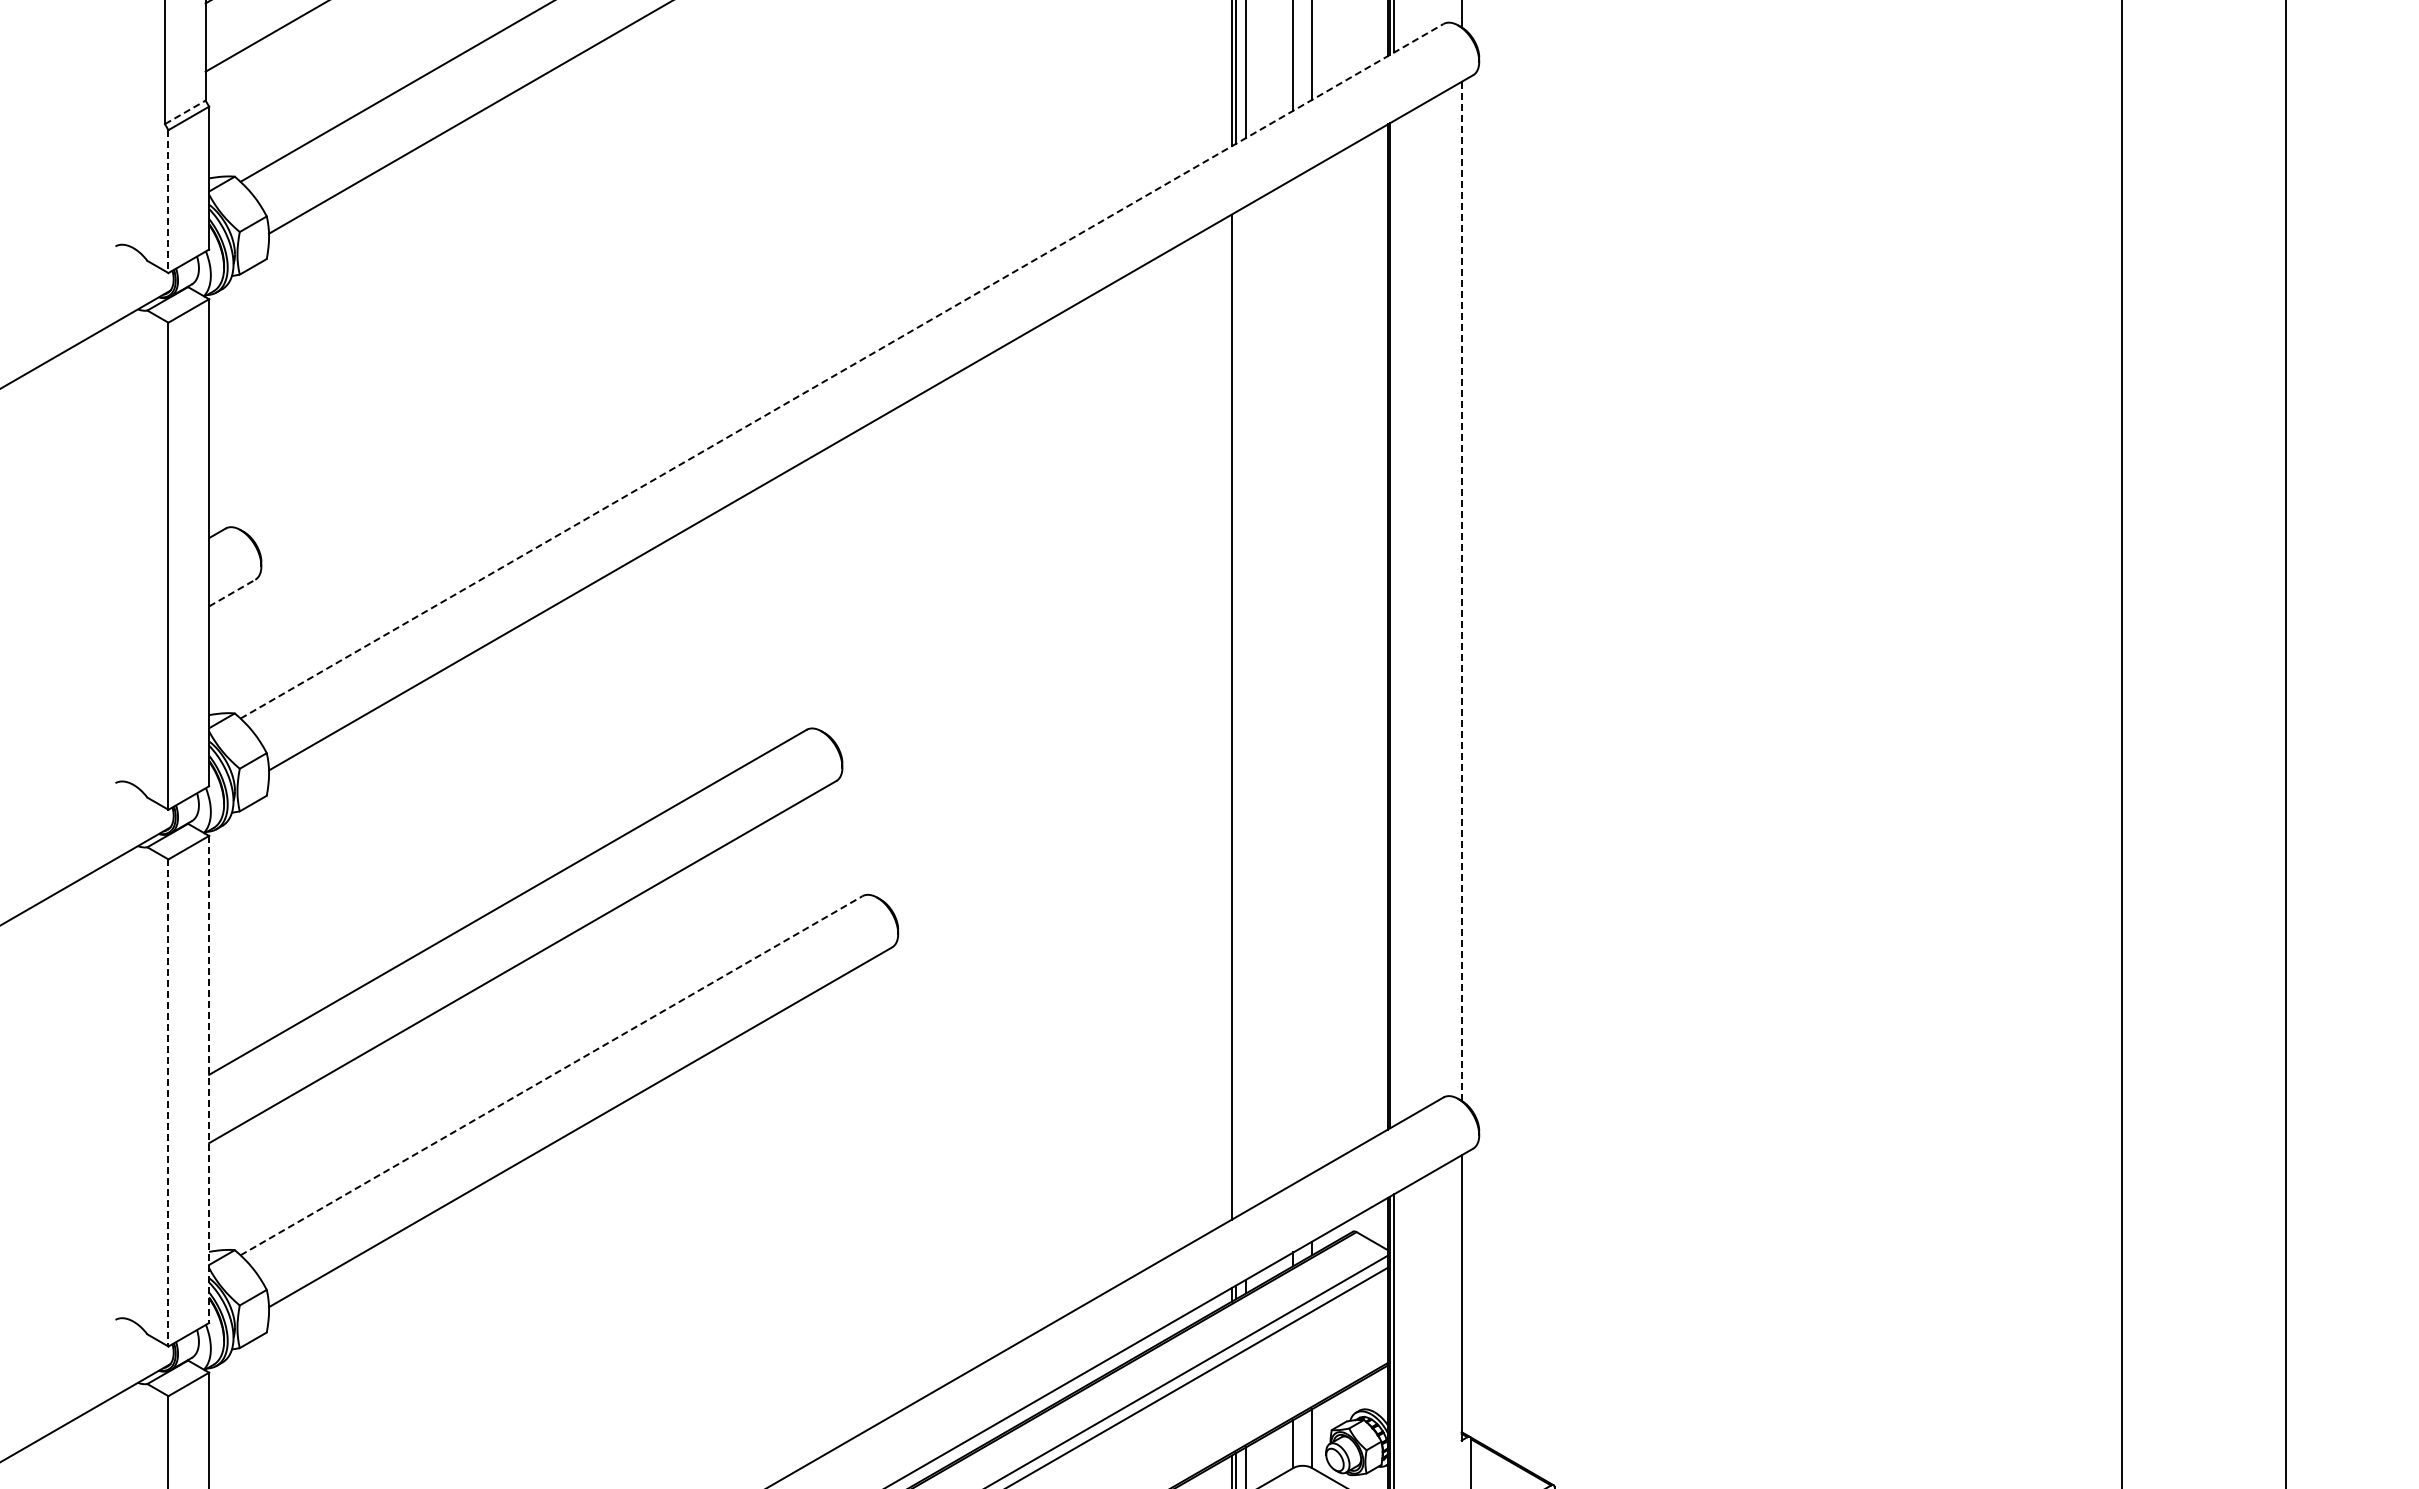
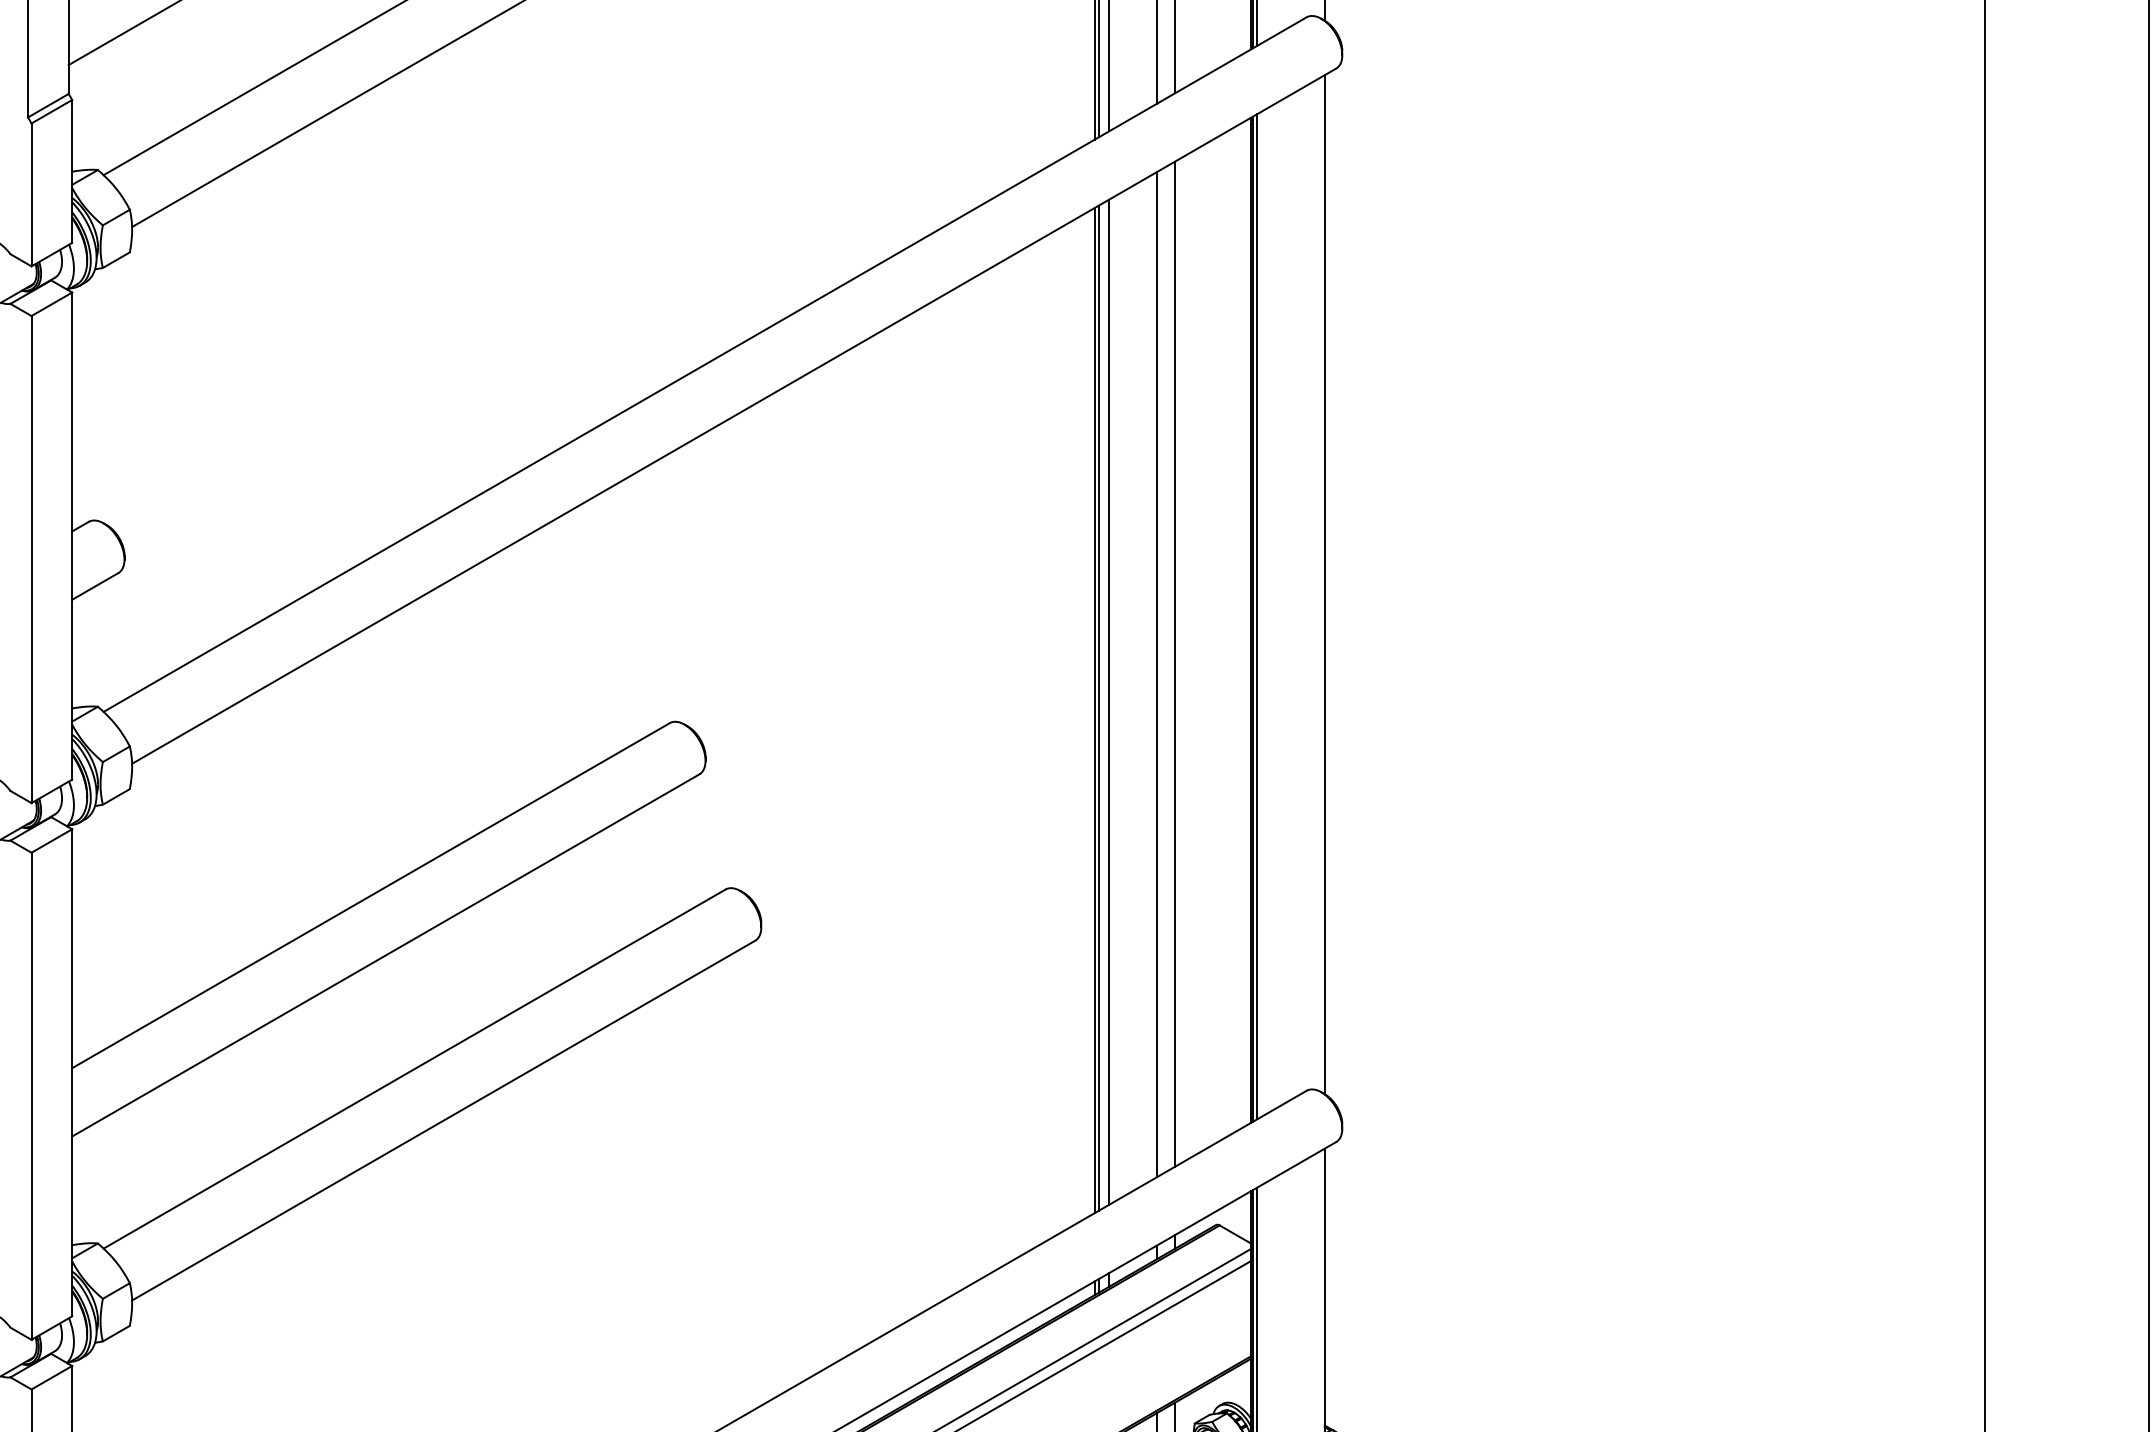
line: (185, 112) -> (48, 105), dashed -> solid
line: (168, 202) -> (31, 195), dashed -> solid
line: (842, 371) -> (705, 364), dashed -> solid
line: (1461, 591) -> (1324, 584), dashed -> solid
line: (232, 593) -> (95, 586), dashed -> solid
line: (1394, 622) -> (1257, 615), added
line: (1312, 670) -> (1175, 663), added
line: (1293, 681) -> (1156, 674), added
line: (1246, 708) -> (1109, 701), added
line: (1235, 714) -> (1098, 707), added
line: (551, 1075) -> (414, 1068), dashed -> solid
line: (209, 1079) -> (72, 1072), dashed -> solid
line: (168, 1102) -> (31, 1095), dashed -> solid

